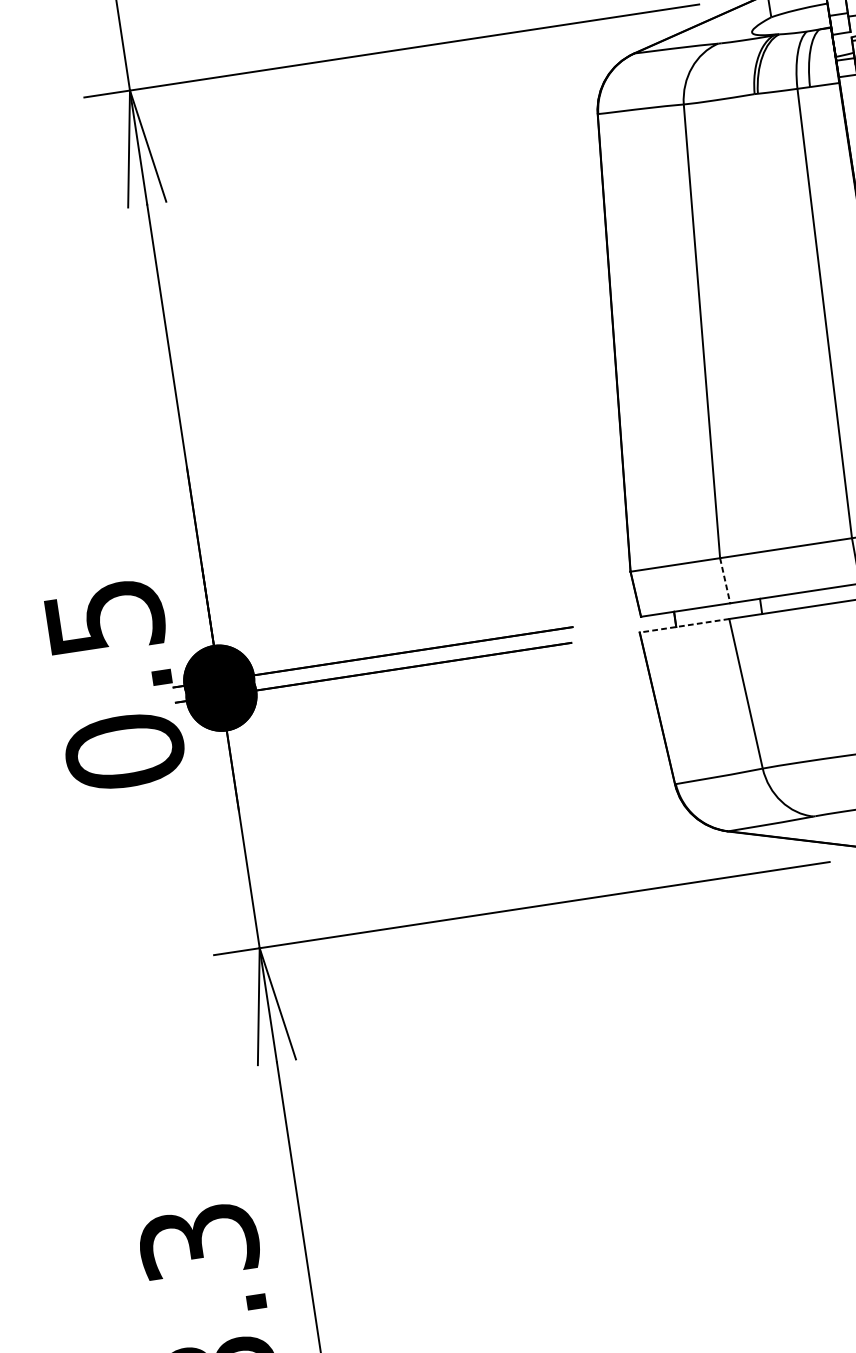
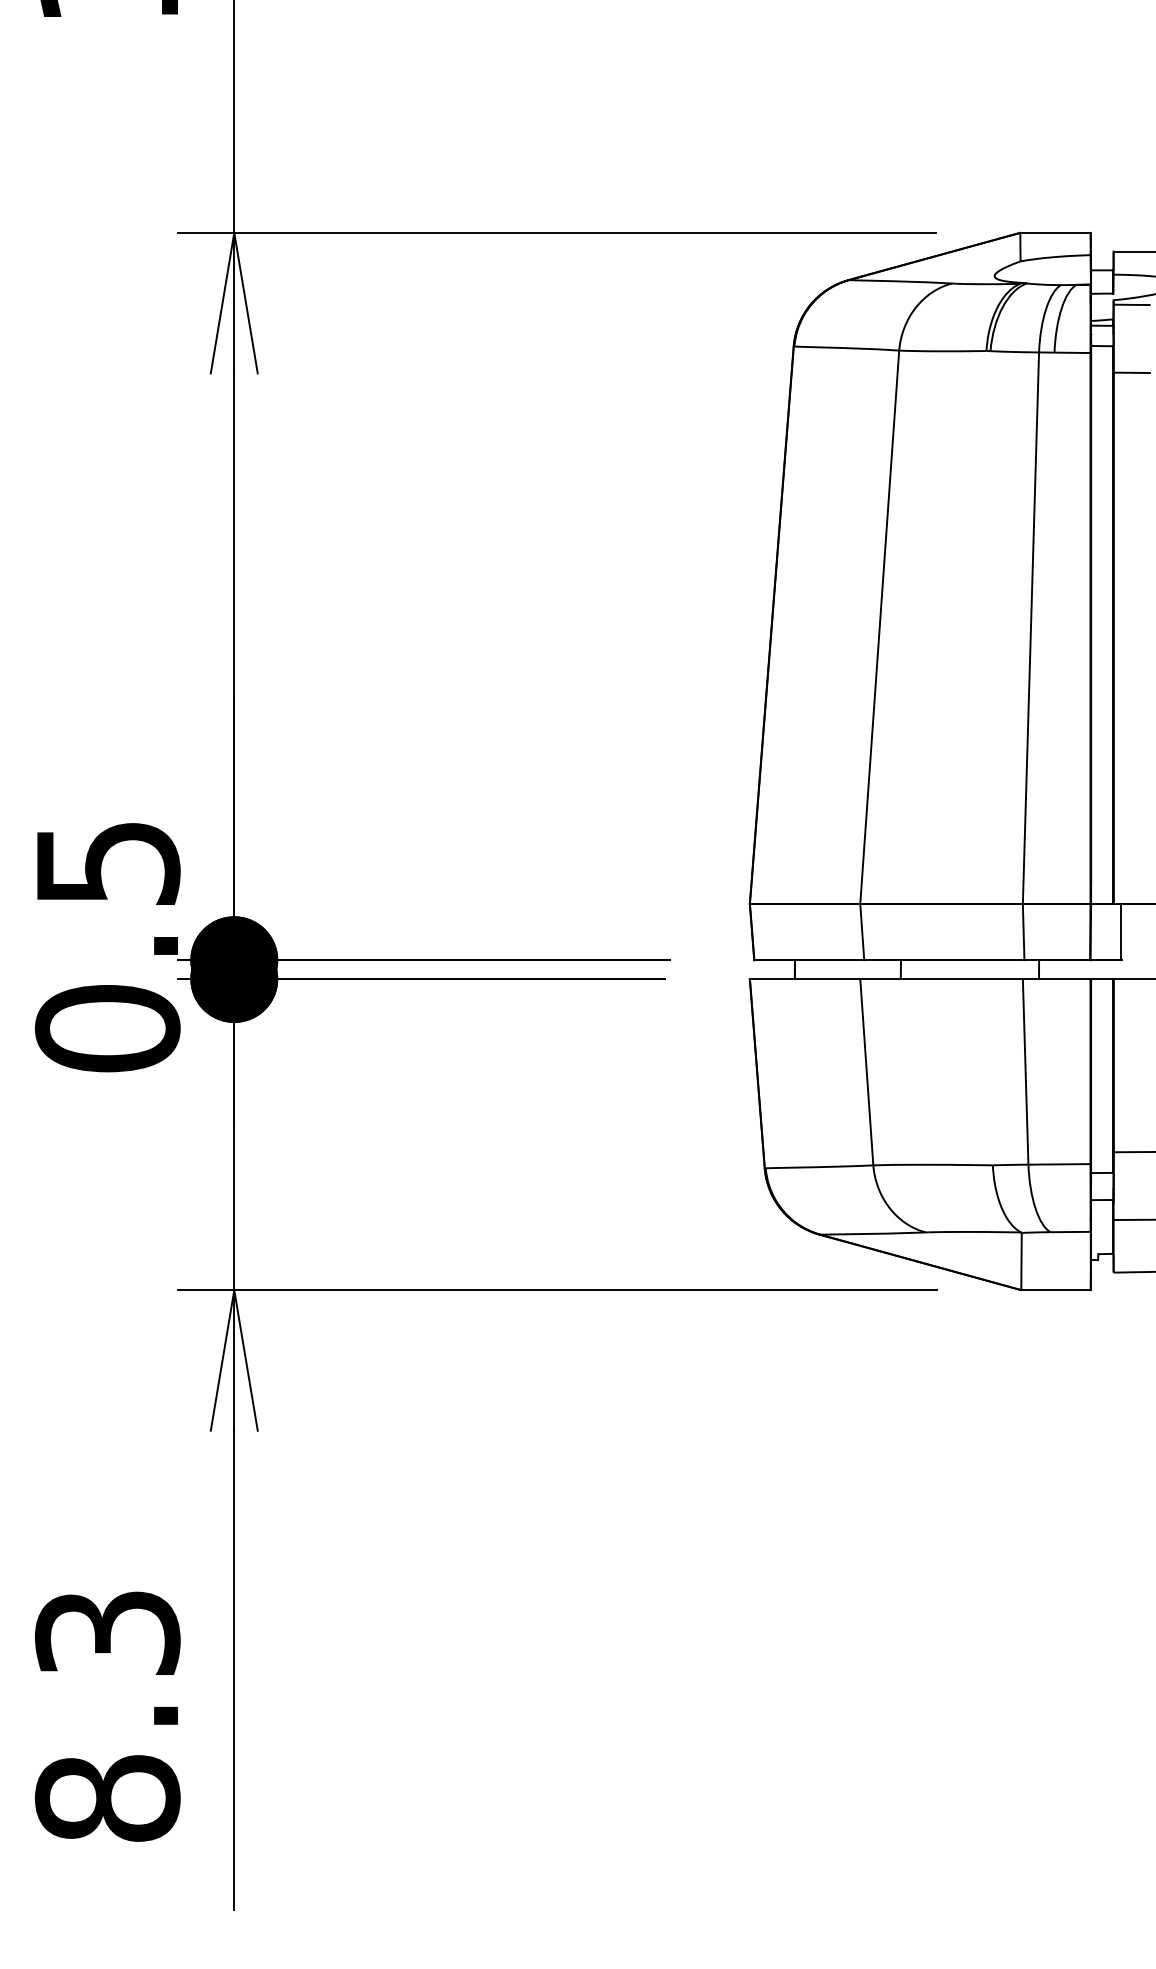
line: (725, 581) -> (862, 932), dashed -> solid
line: (684, 625) -> (804, 978), dashed -> solid

